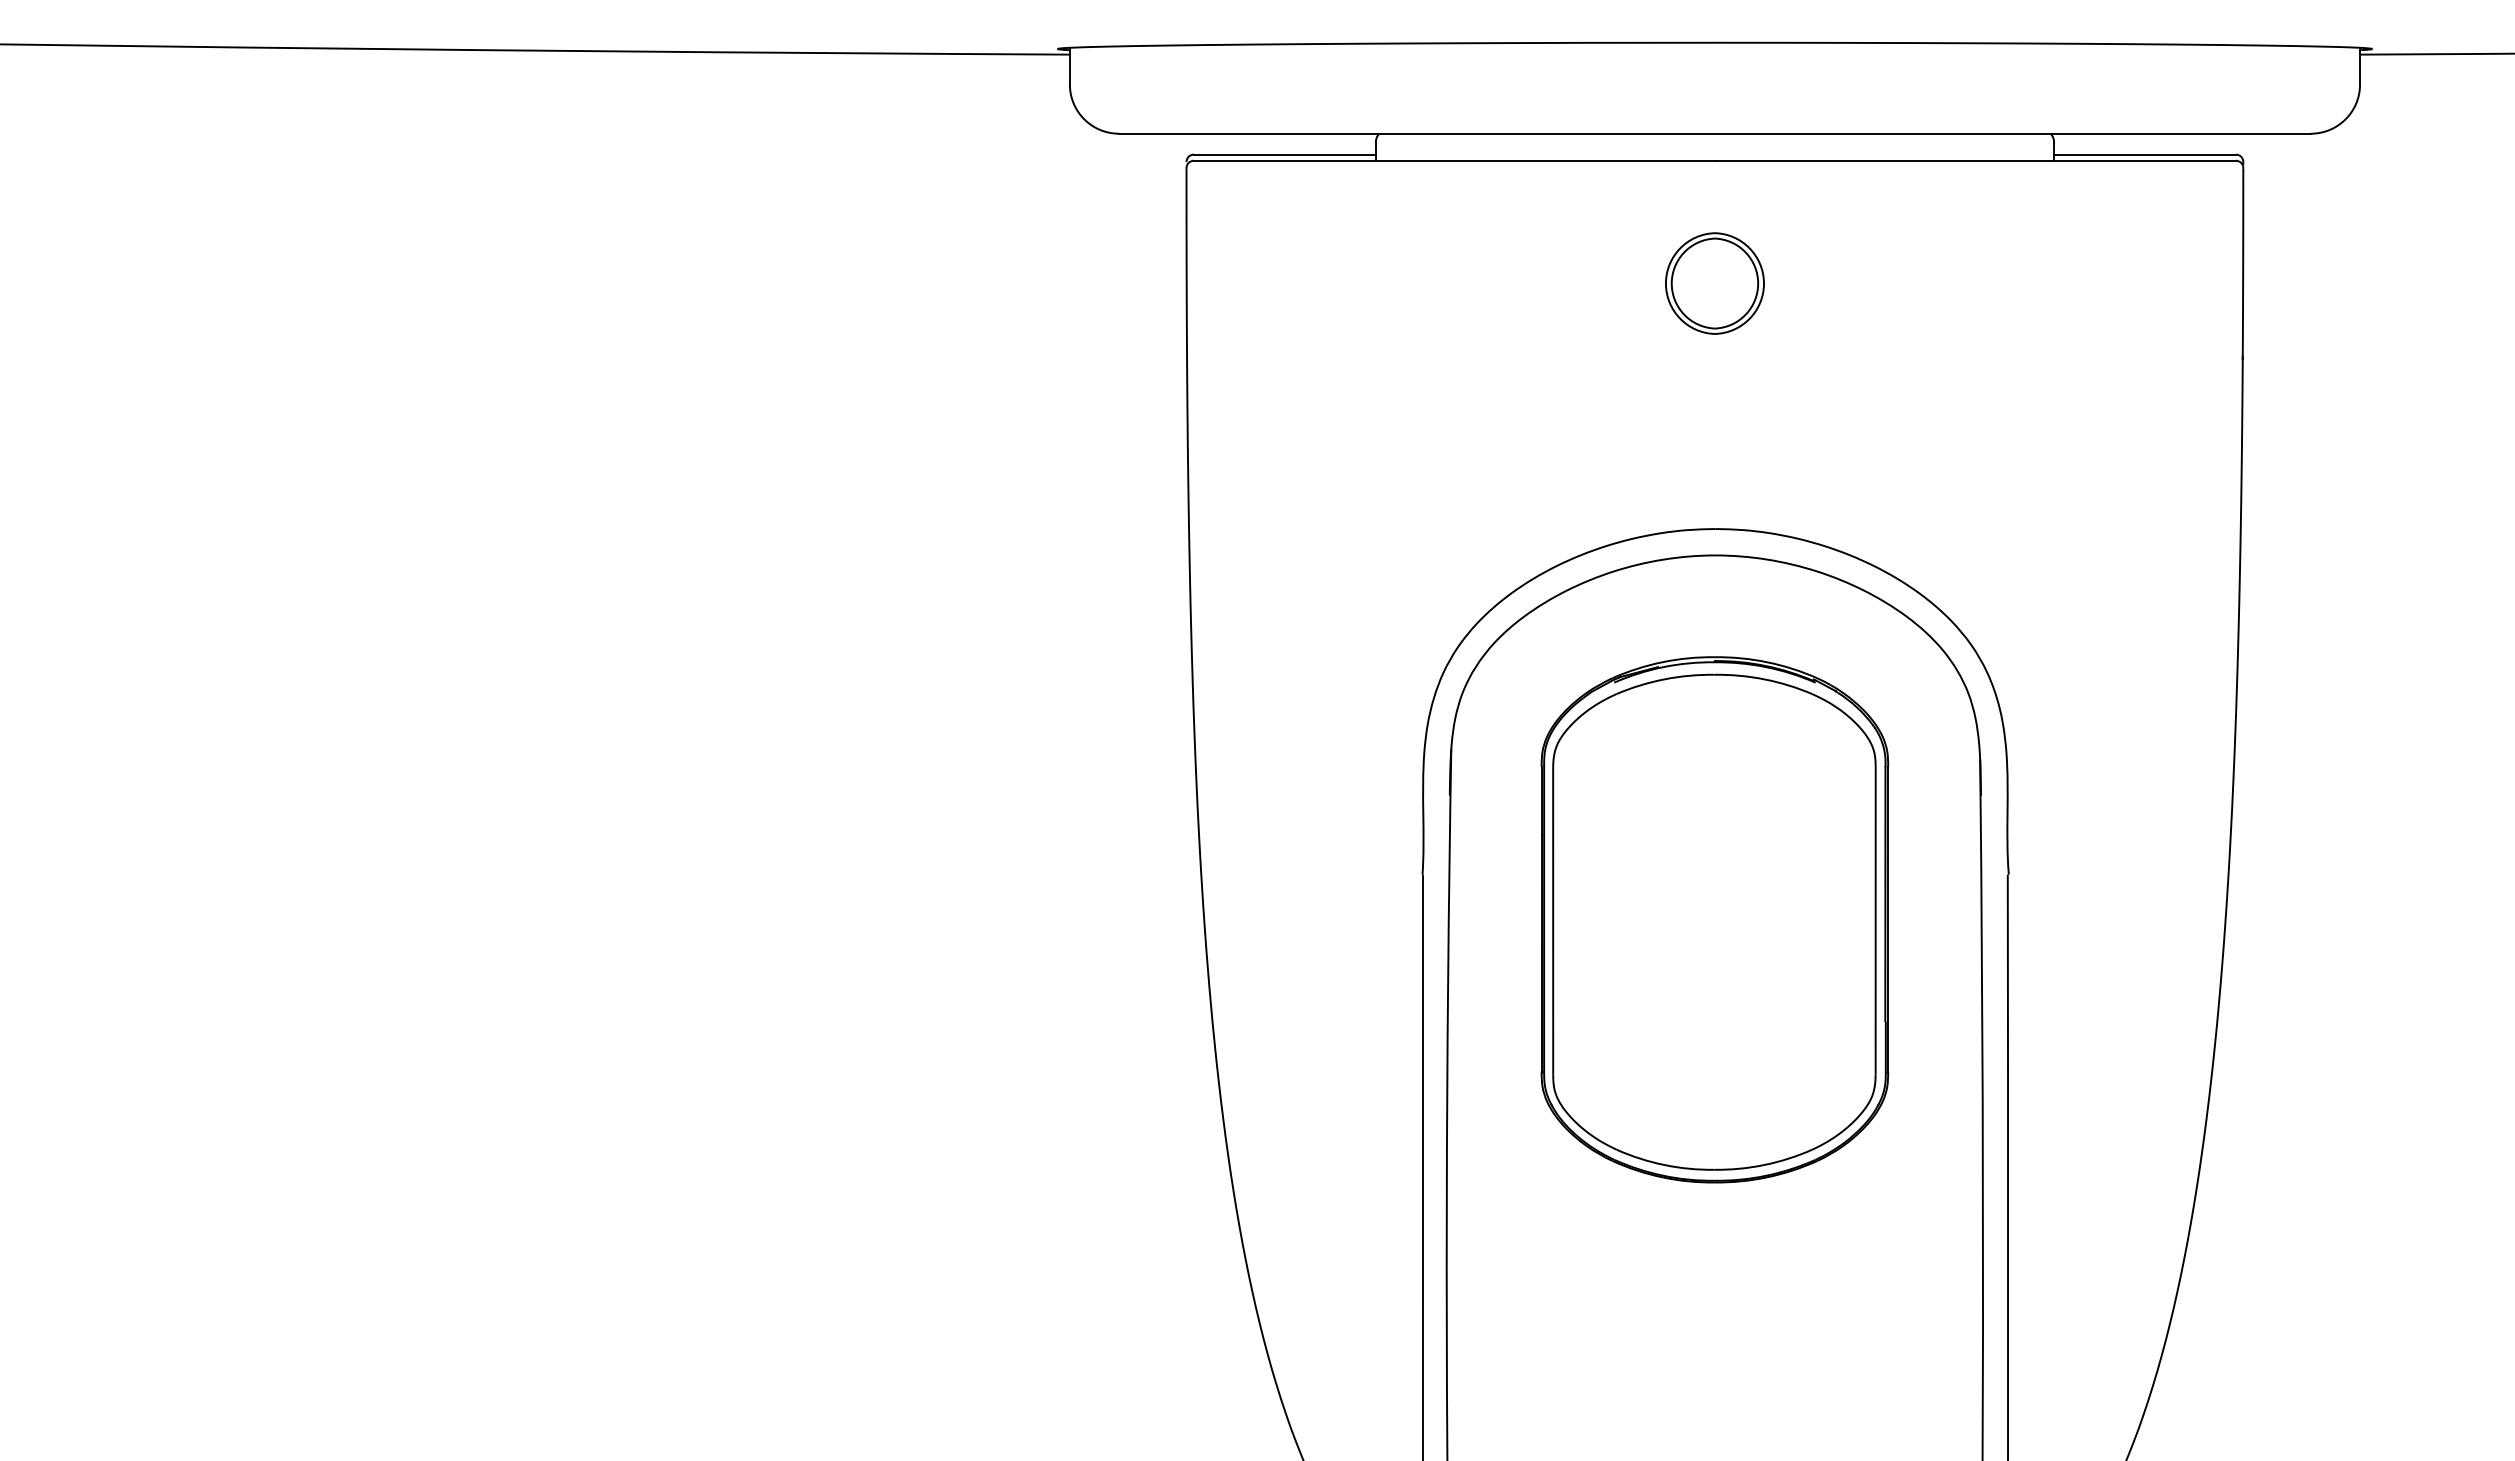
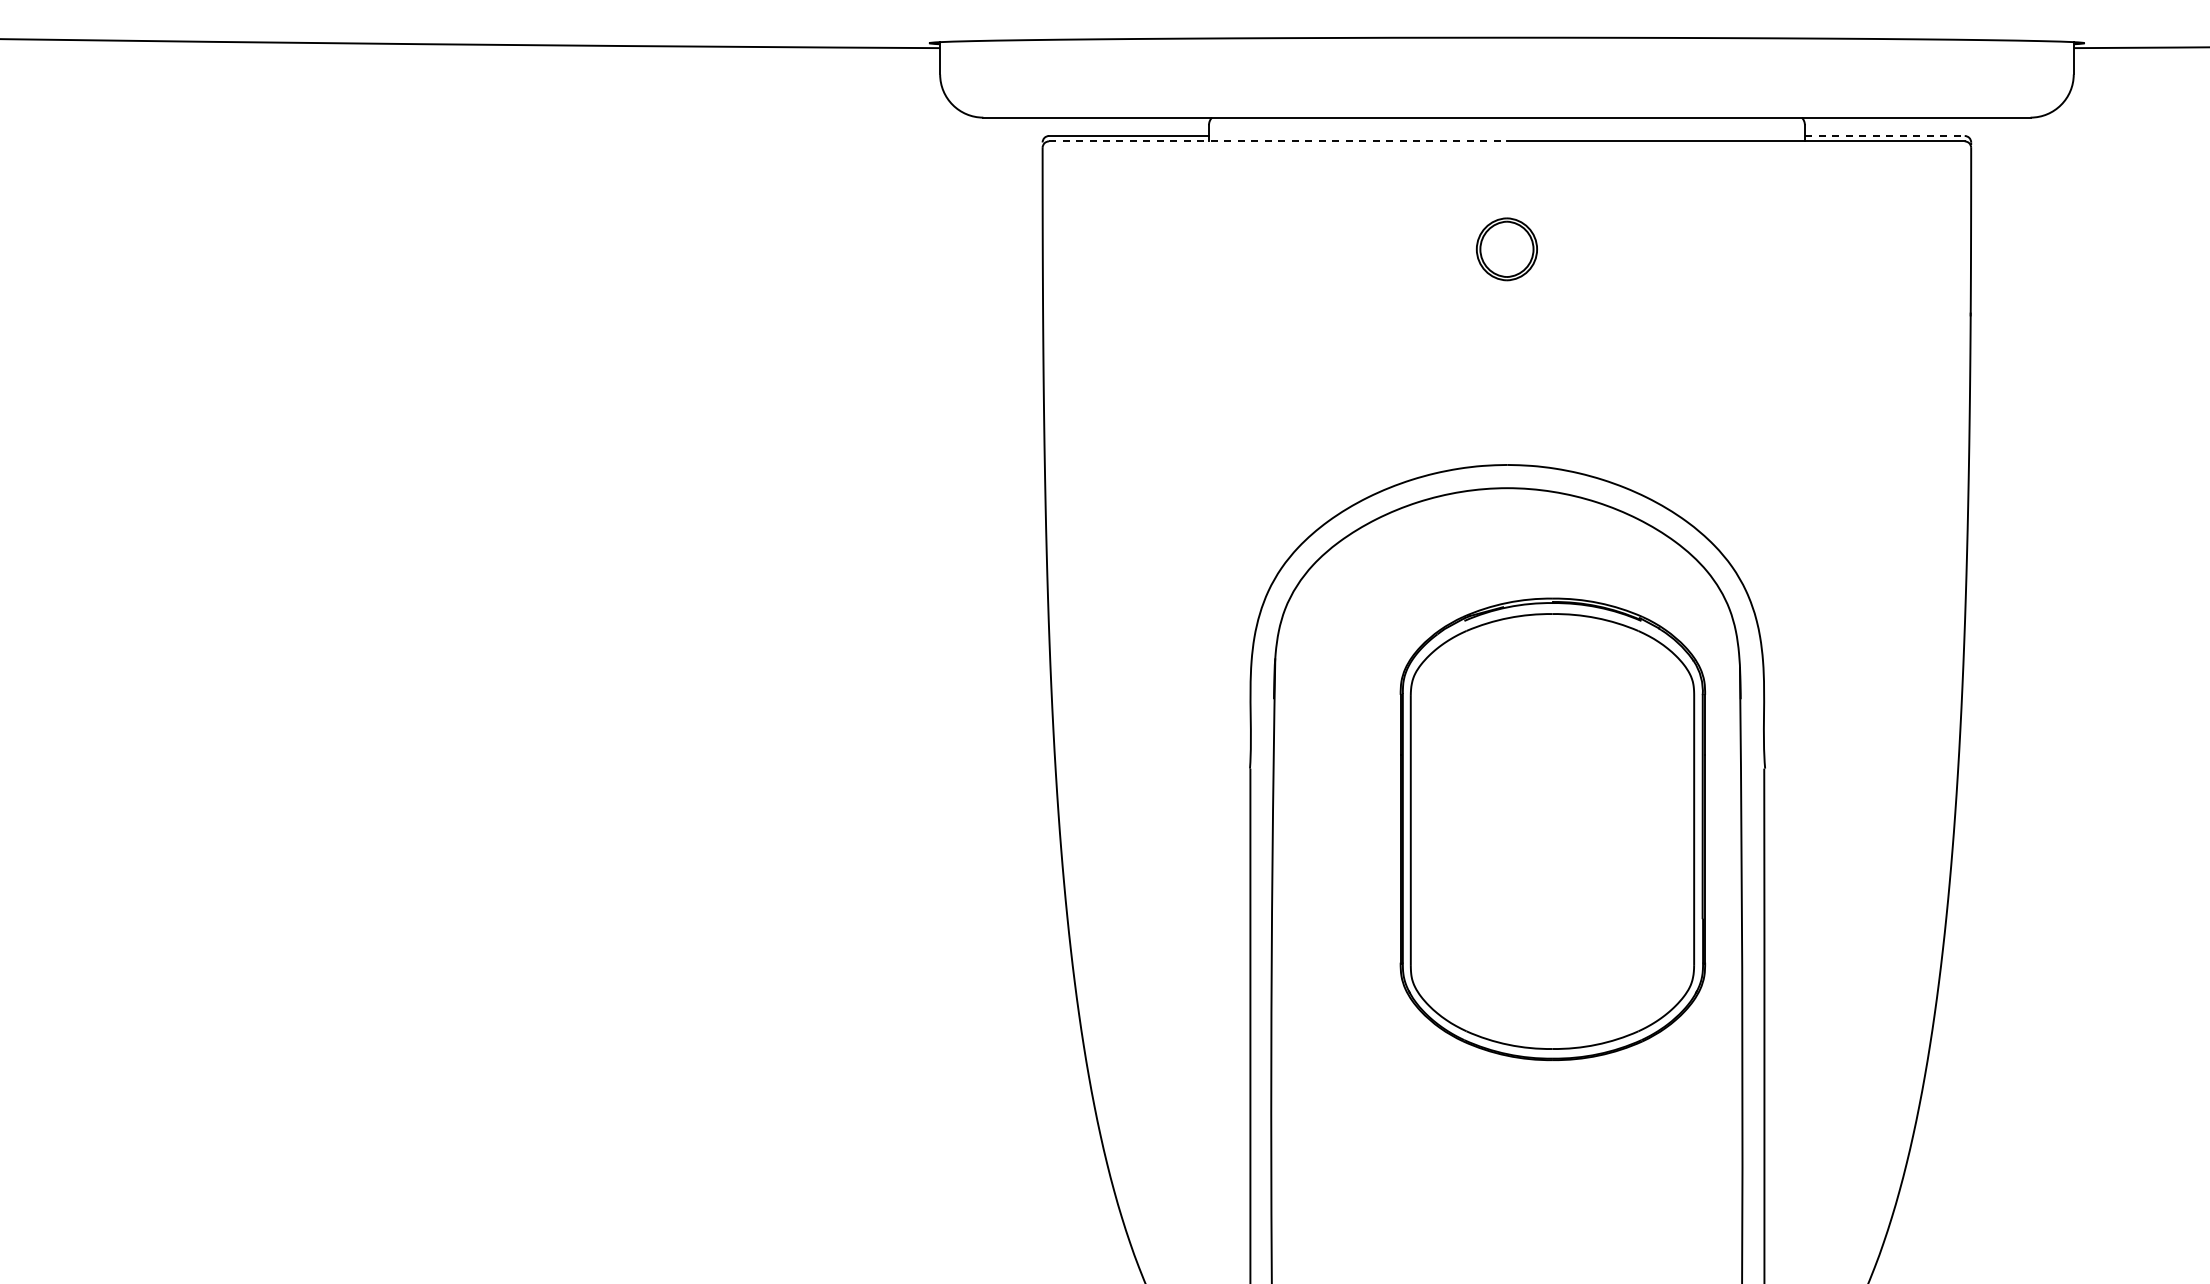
line: (2145, 155) -> (1885, 136), solid -> dashed
line: (1454, 160) -> (1278, 141), solid -> dashed
part: (1714, 283) -> (1506, 249), size x0.7
part: (1714, 919) -> (1552, 829), moved

